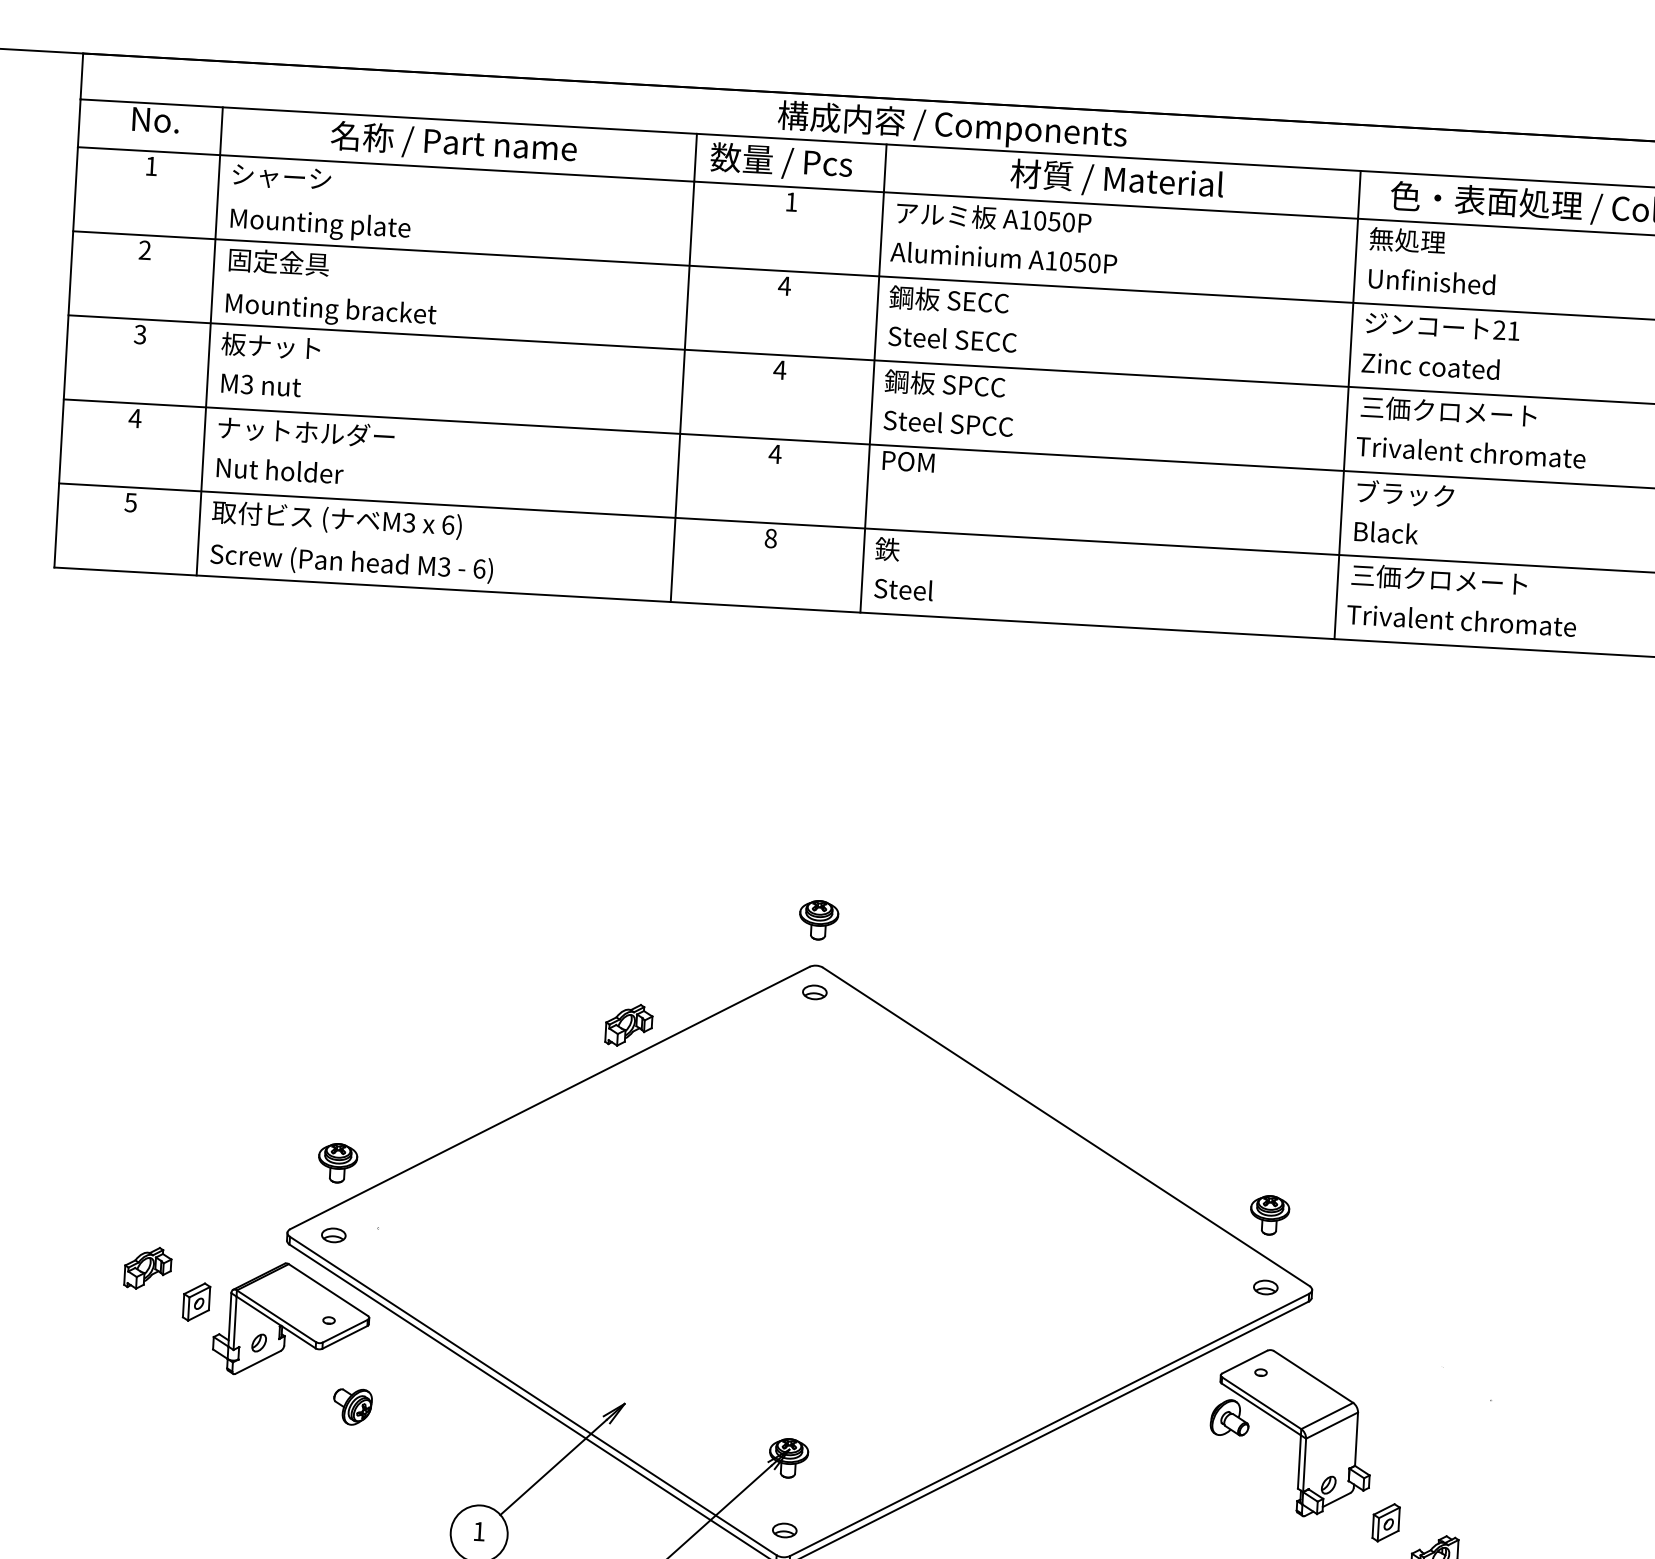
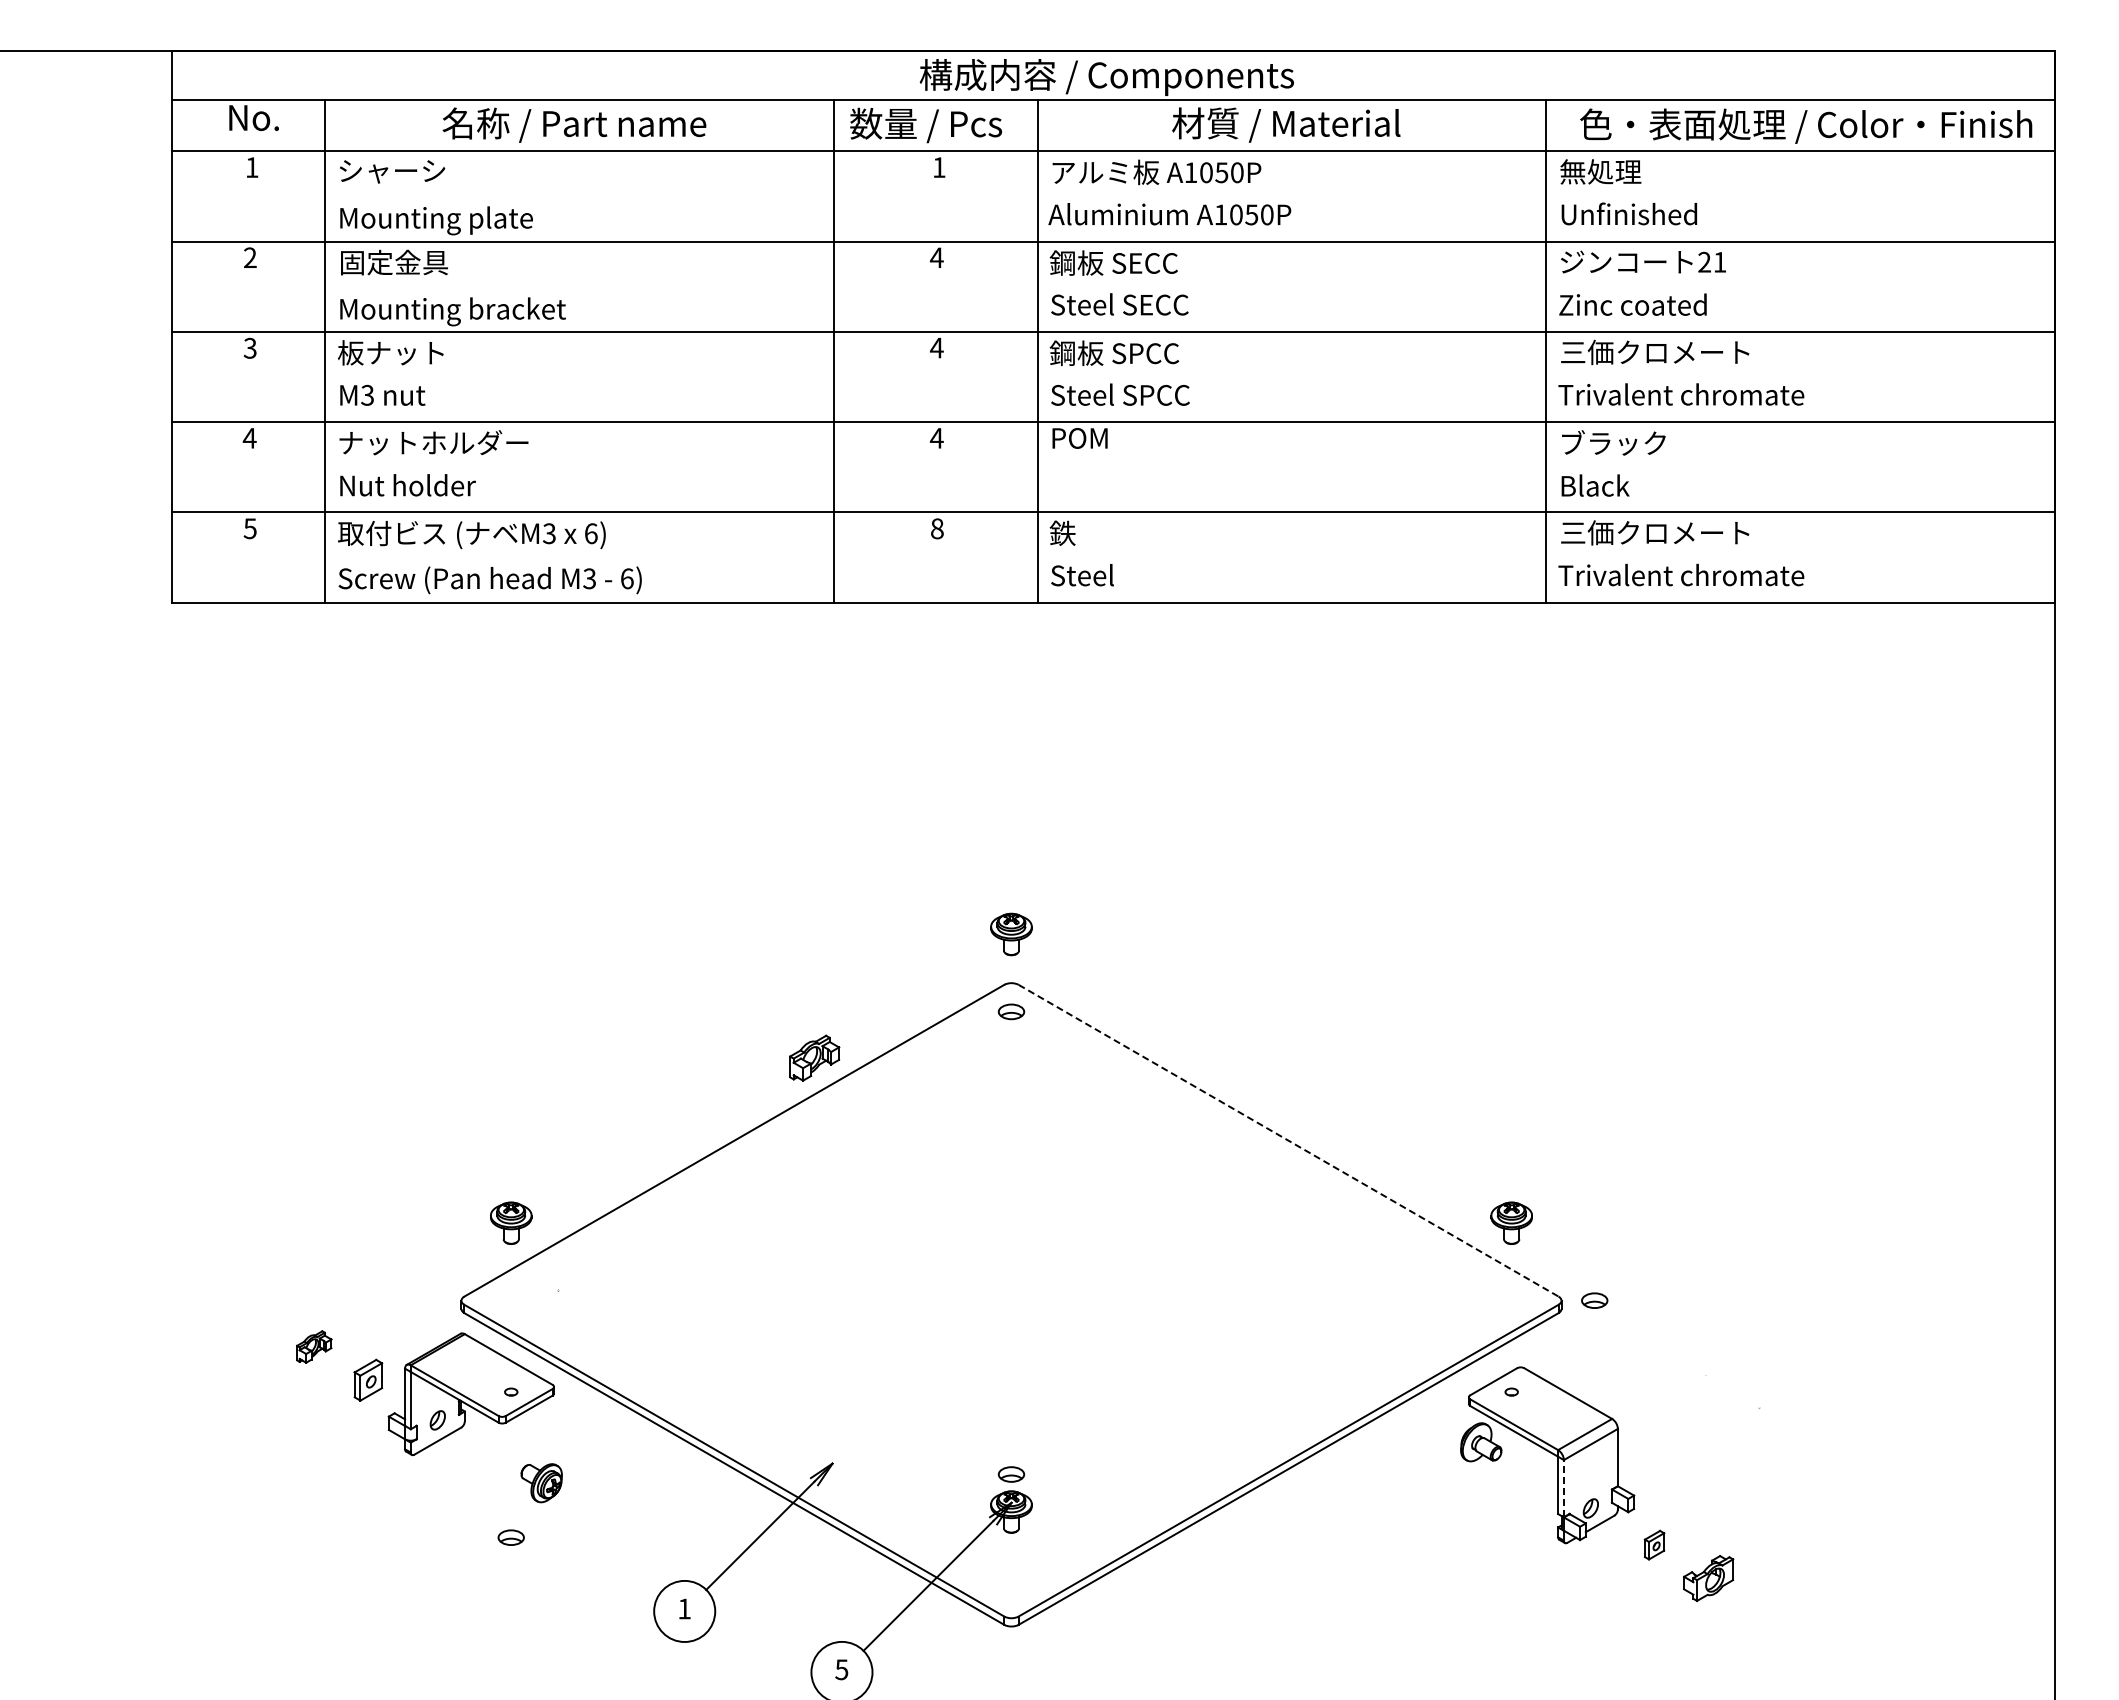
line: (1066, 1126) -> (1288, 1140), solid -> dashed
part: (333, 1235) -> (510, 1537), moved
part: (147, 1267) -> (313, 1346), size x0.7
part: (1265, 1287) -> (1594, 1300), moved
line: (1304, 1465) -> (1563, 1488), solid -> dashed
part: (1386, 1522) -> (1654, 1544), size x0.7
part: (784, 1530) -> (1011, 1474), moved

